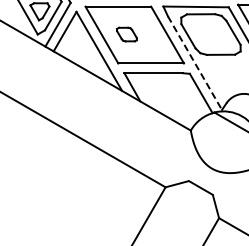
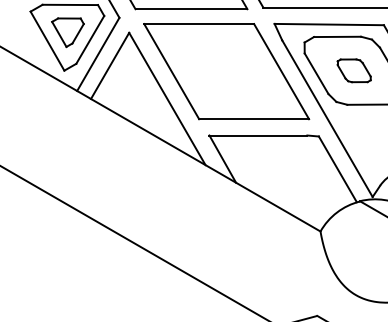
part: (126, 34) -> (353, 70), moved
line: (195, 63) -> (328, 119), dashed -> solid

